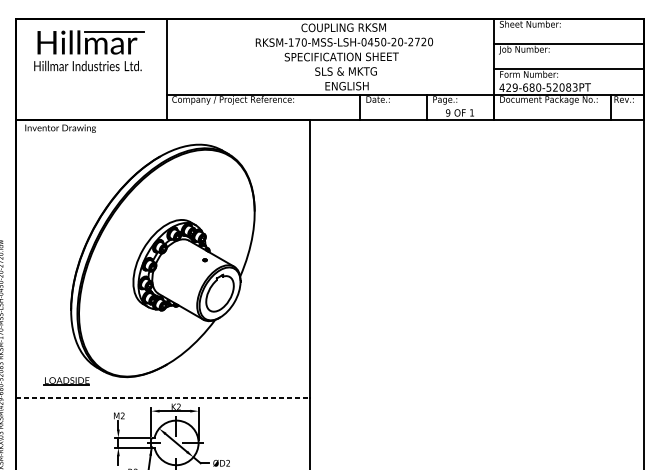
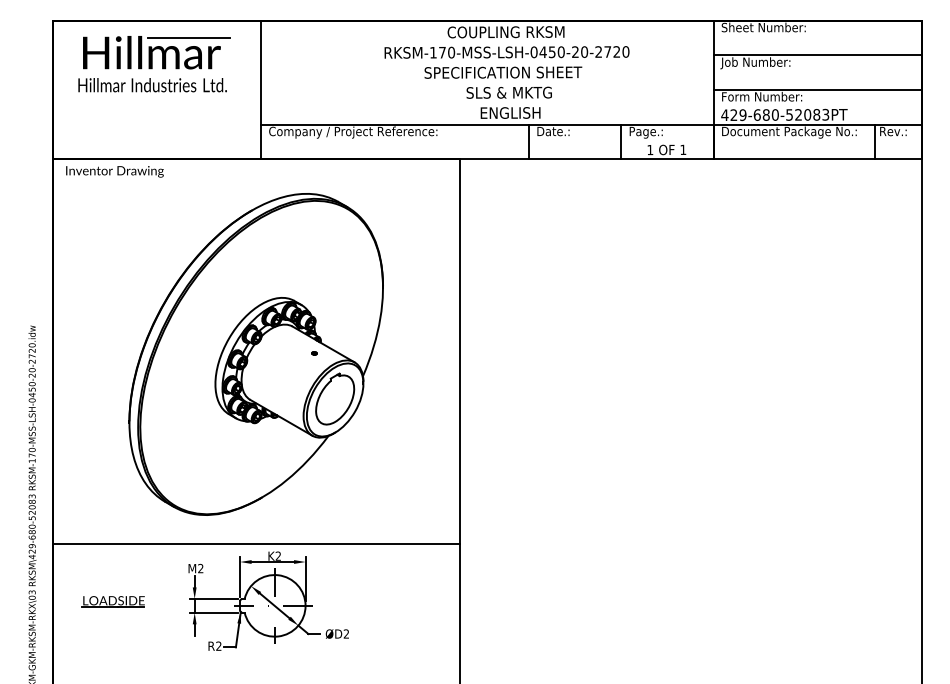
text: (448, 112) -> (650, 149), 9 -> 1
part: (66, 381) -> (112, 601), moved
line: (163, 398) -> (257, 544), dashed -> solid

